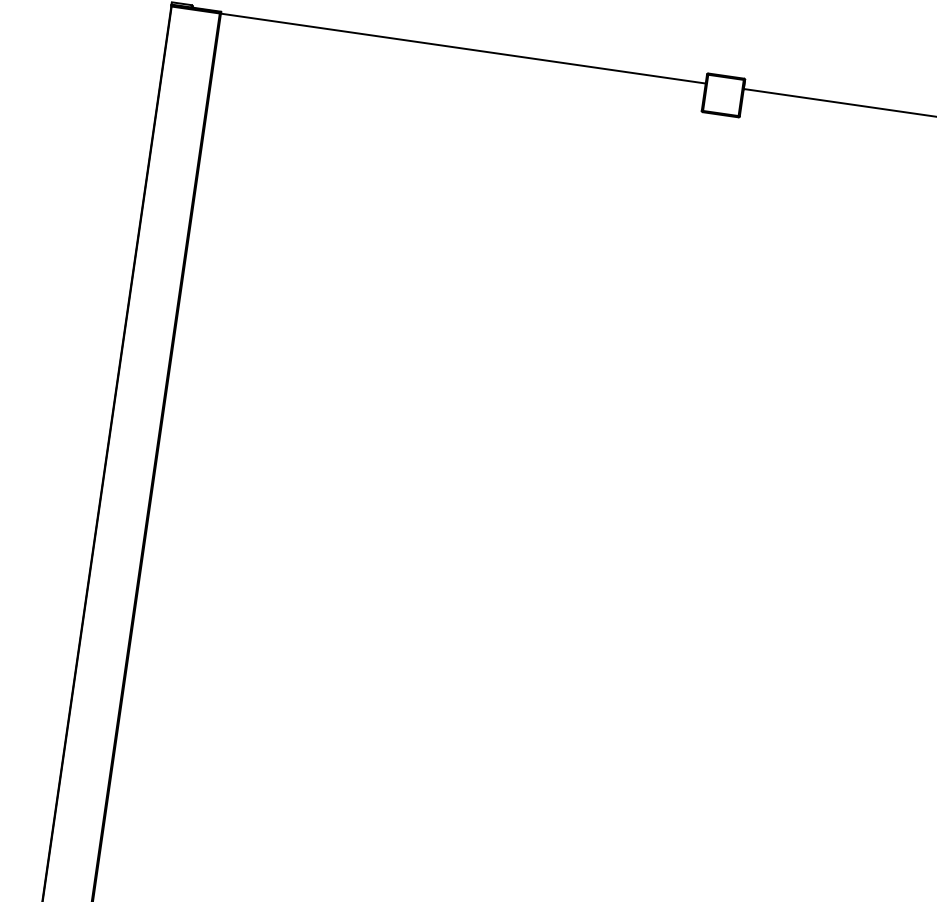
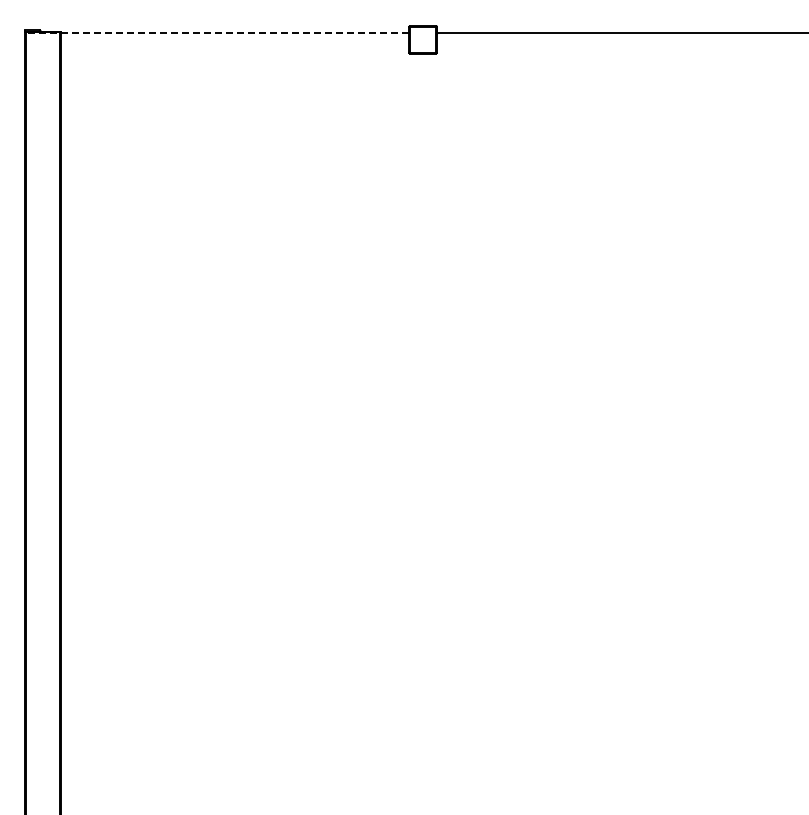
line: (437, 45) -> (216, 33), solid -> dashed

